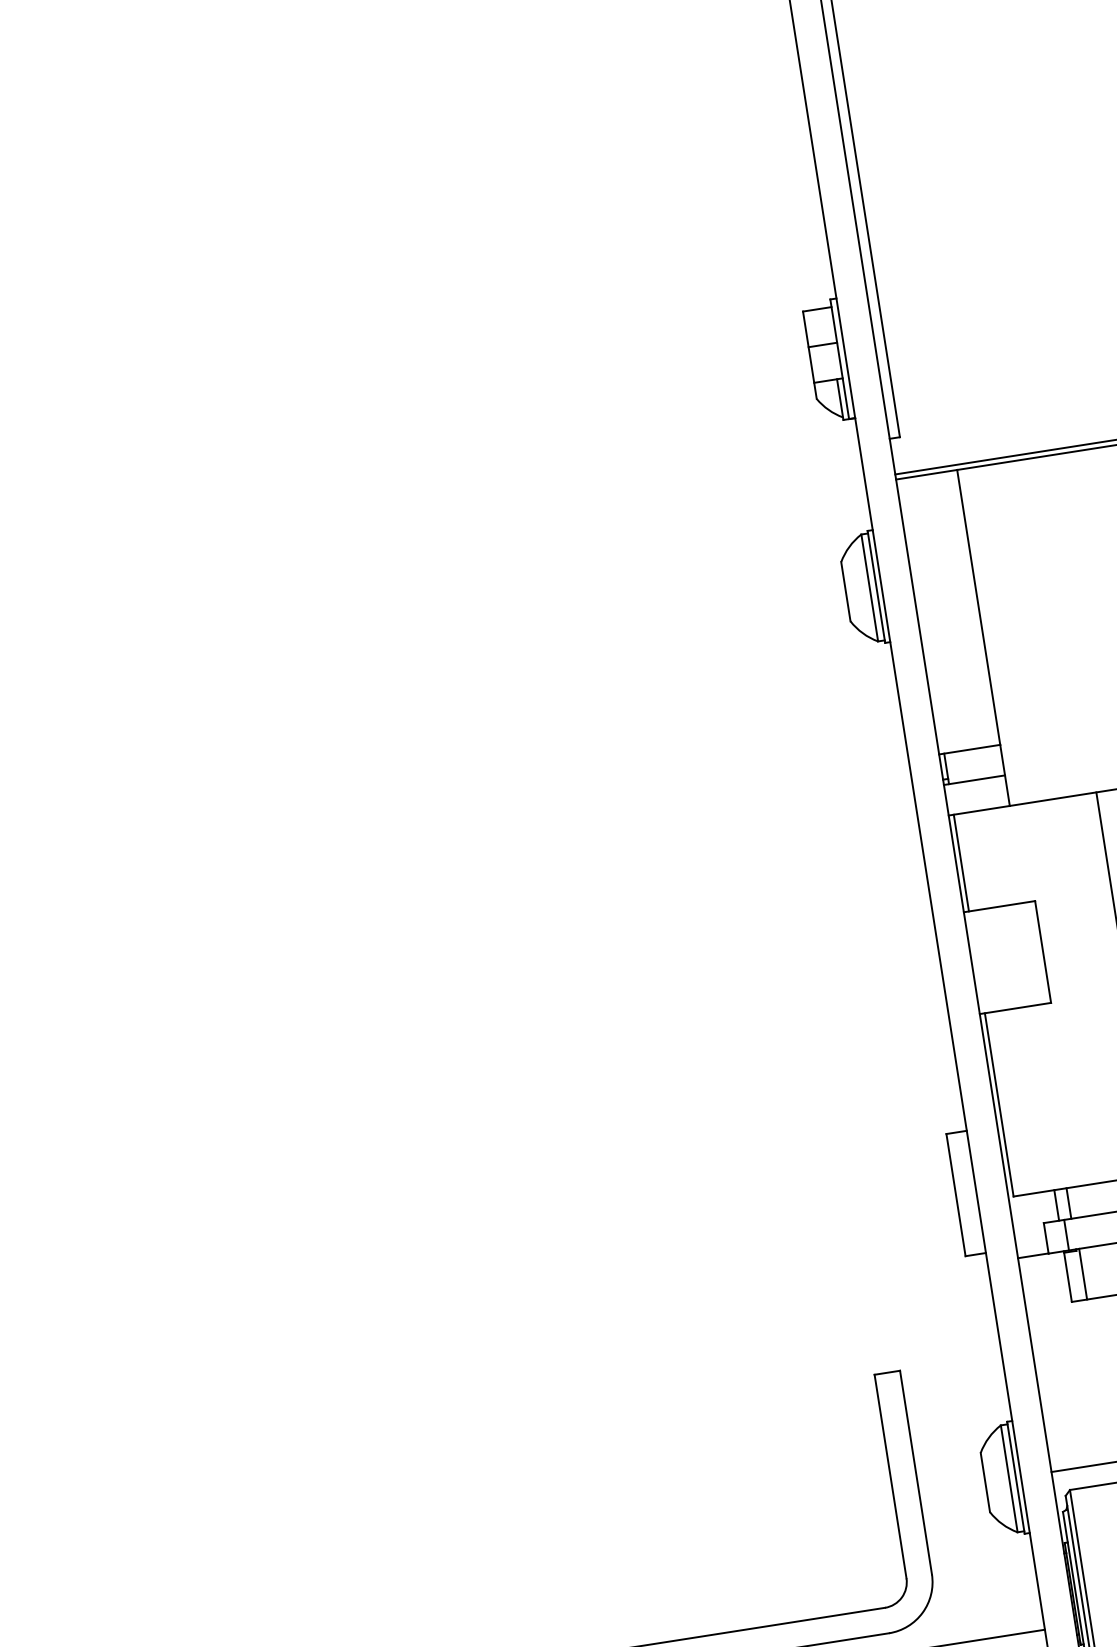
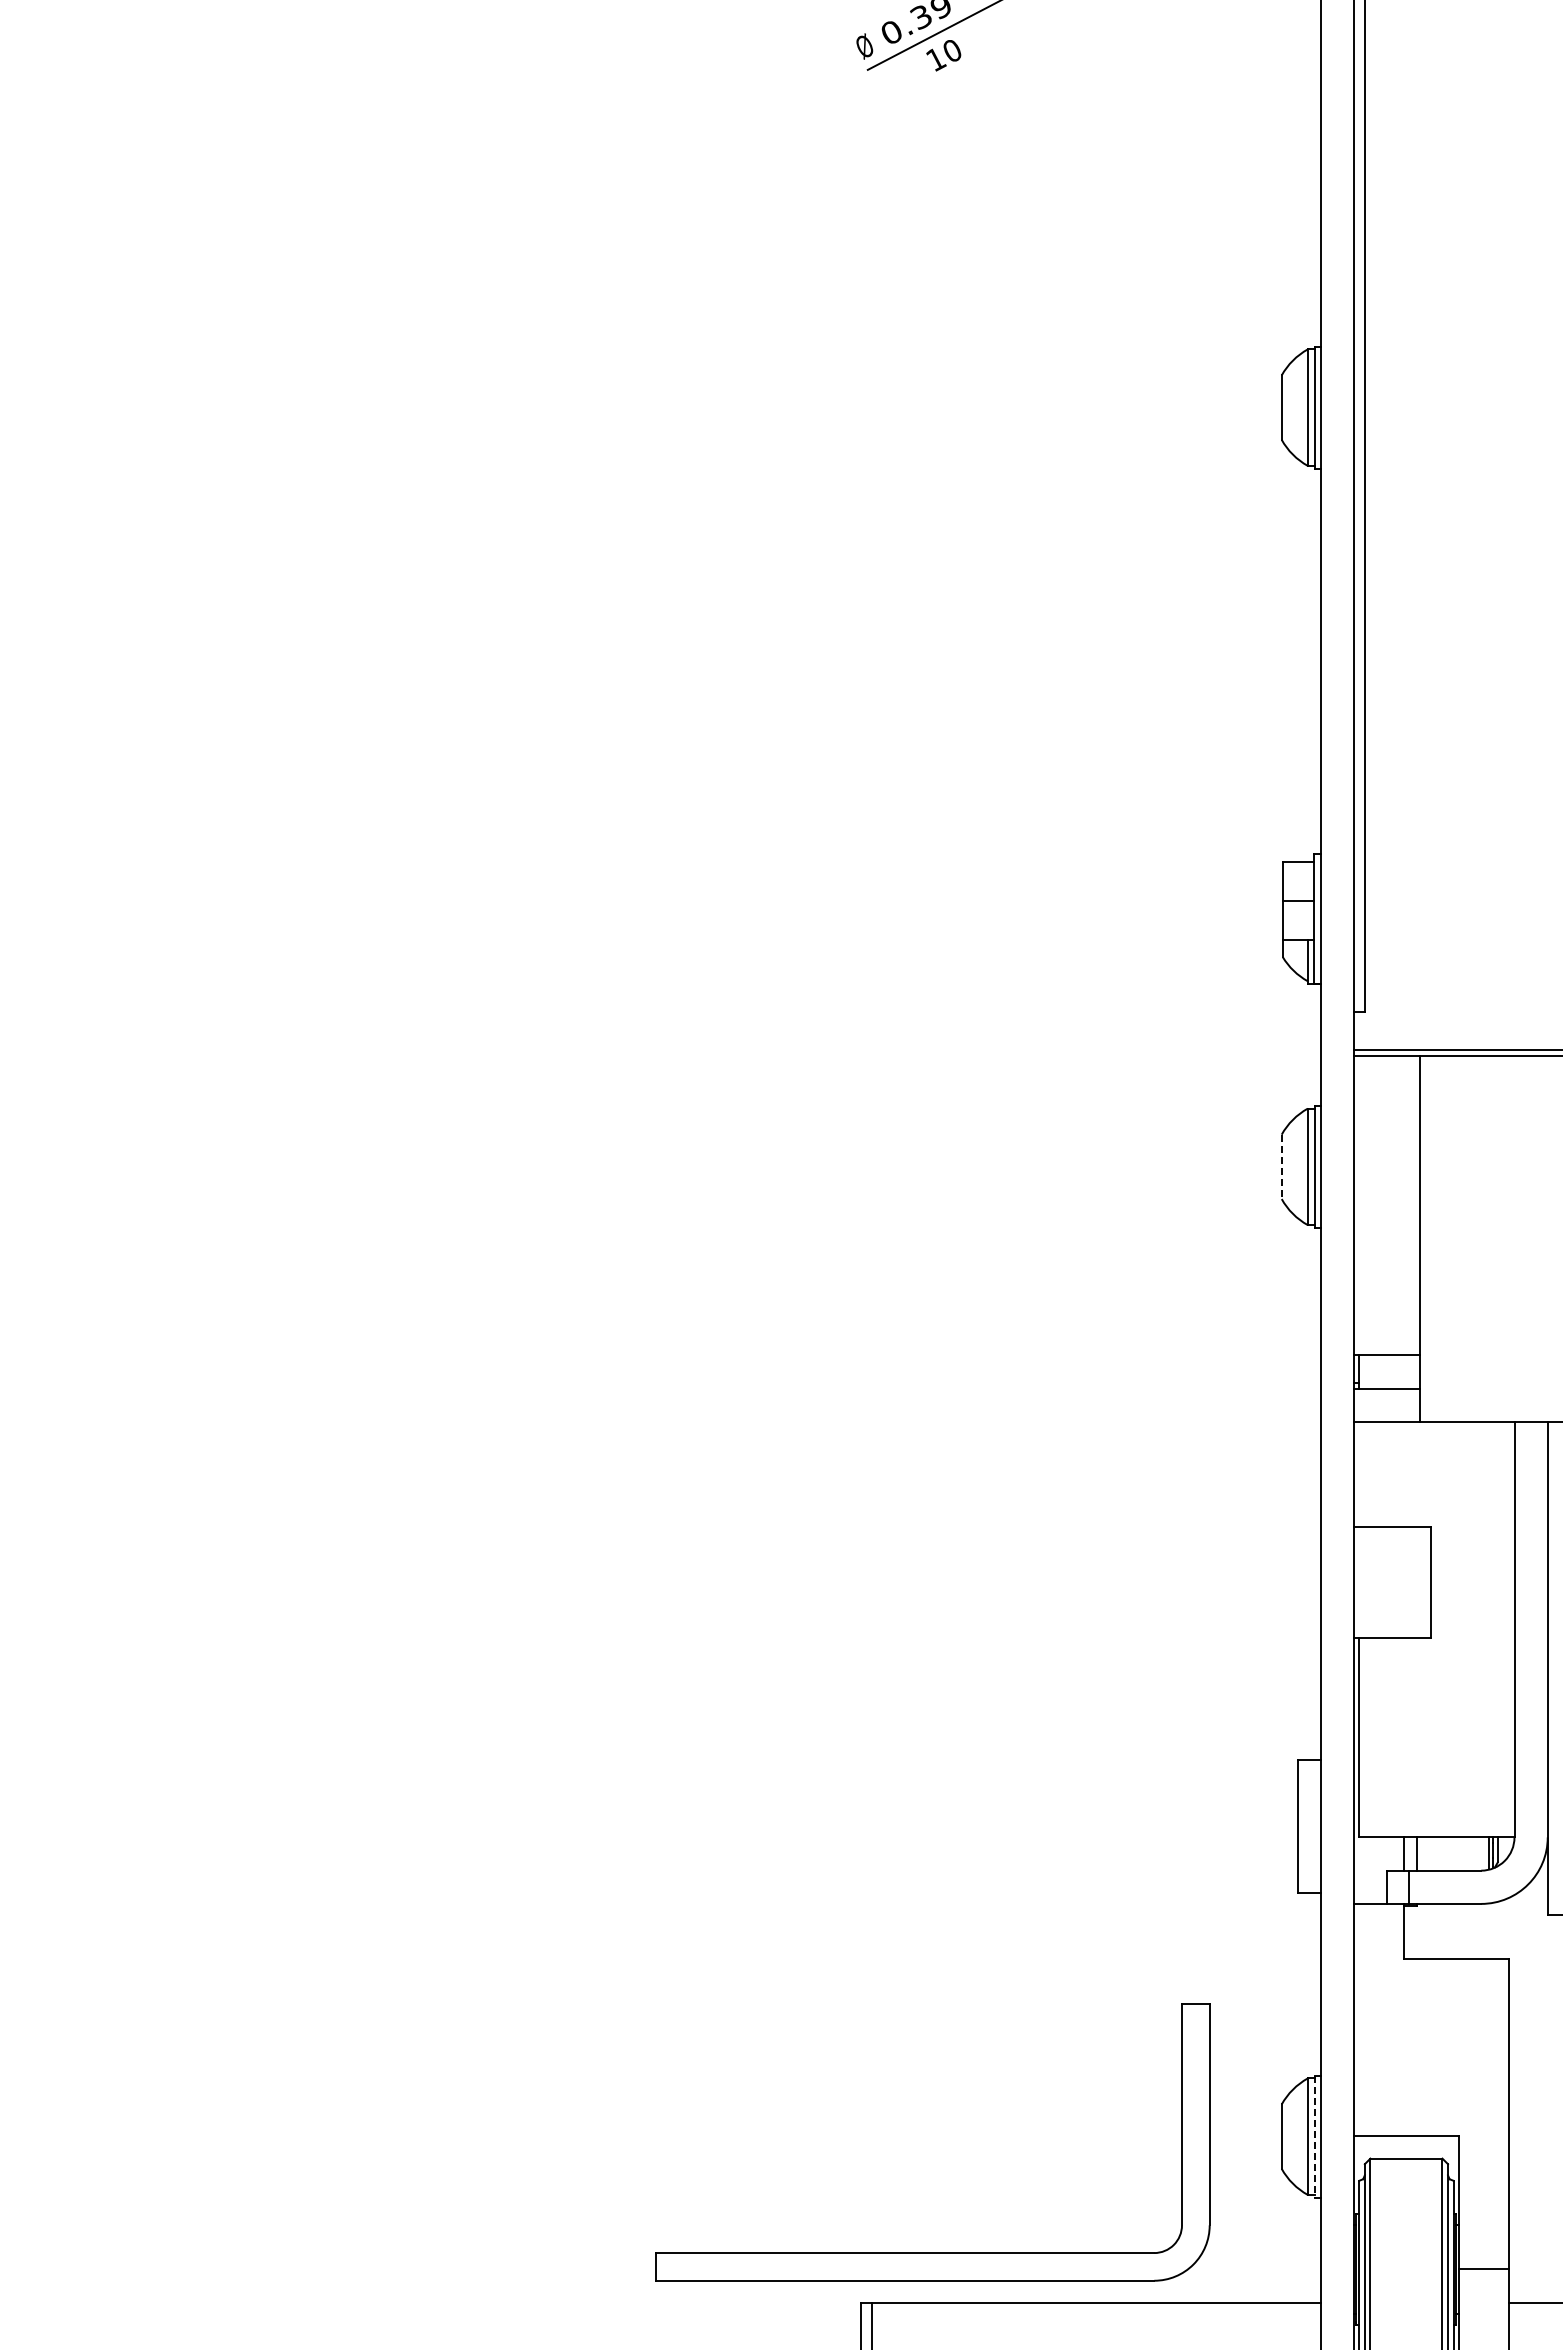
line: (845, 592) -> (1281, 1167), solid -> dashed
line: (961, 863) -> (1359, 1474), removed
line: (1083, 1274) -> (1420, 1931), removed
line: (1016, 1477) -> (1315, 2136), solid -> dashed

